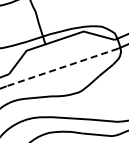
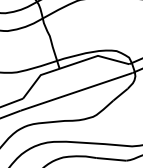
line: (62, 68) -> (76, 92), dashed -> solid

